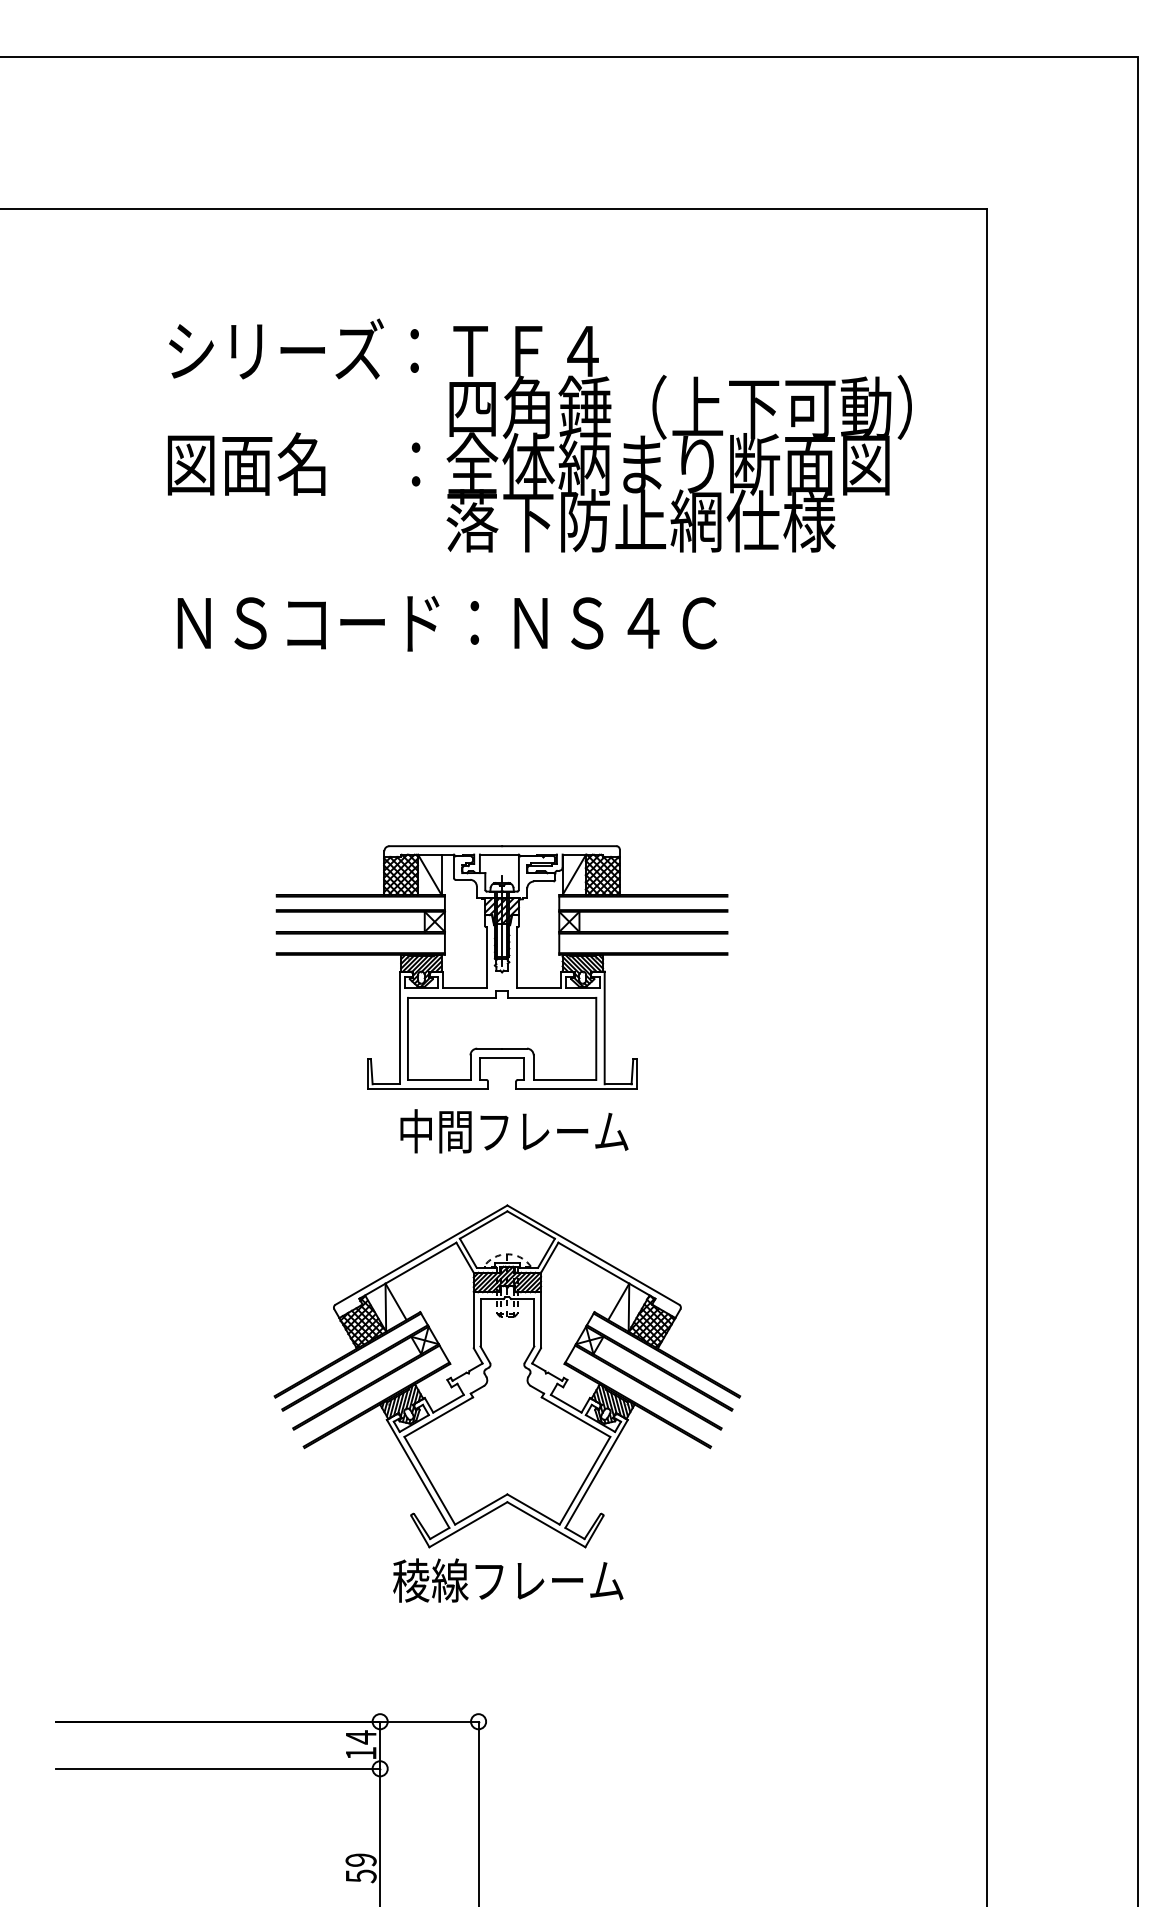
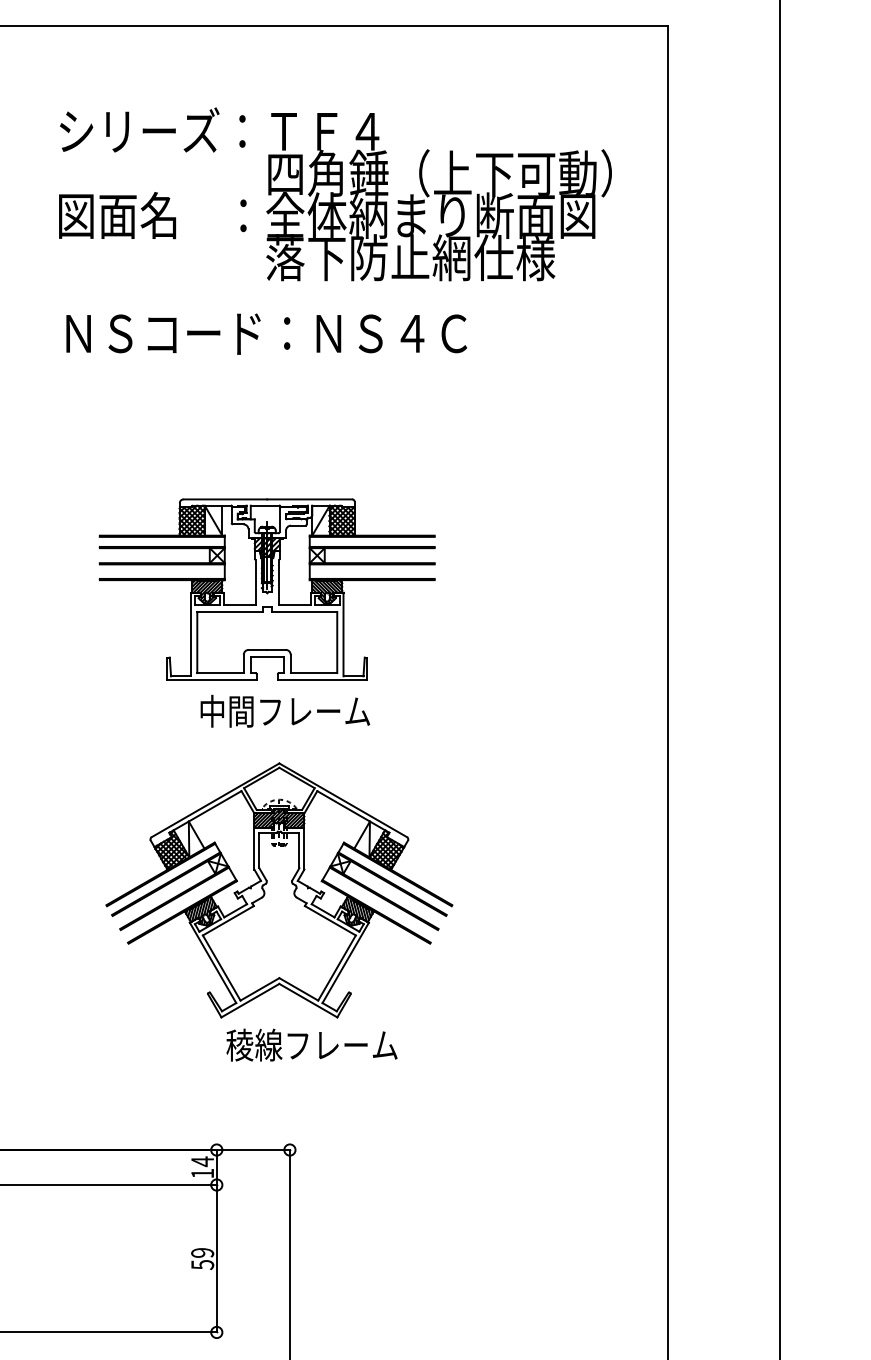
part: (501, 967) -> (266, 589), moved
text: (514, 1131) -> (285, 711), moved
part: (507, 1376) -> (279, 890), moved

